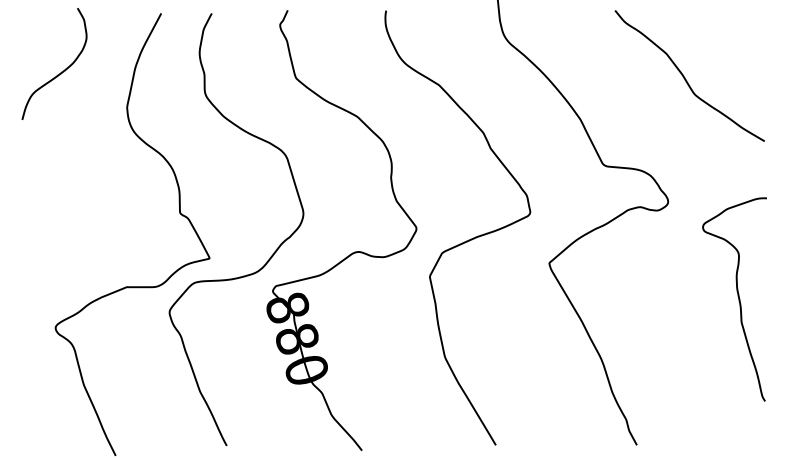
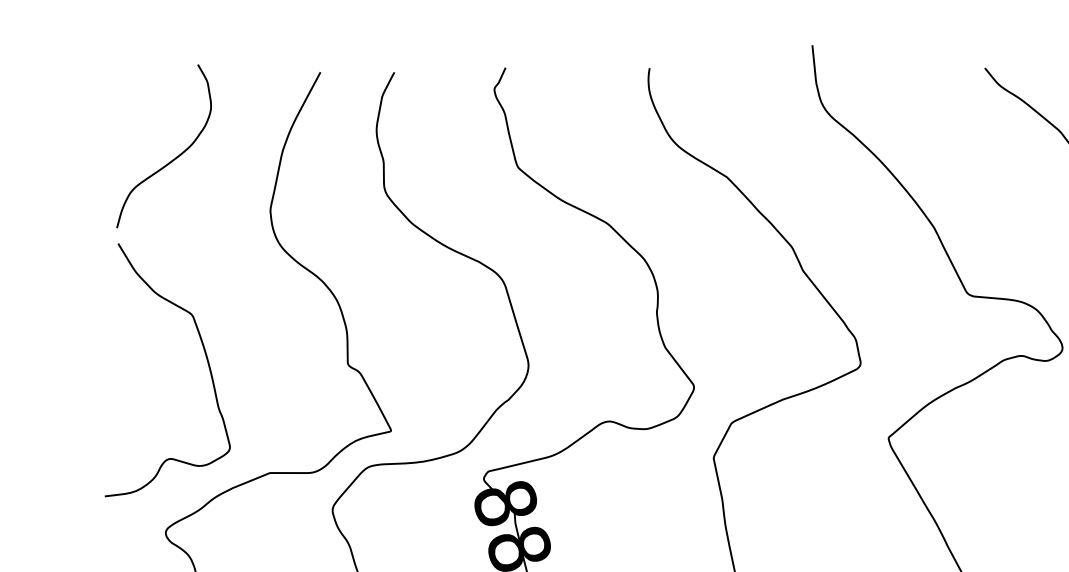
curve: (82, 208) -> (205, 357), added

